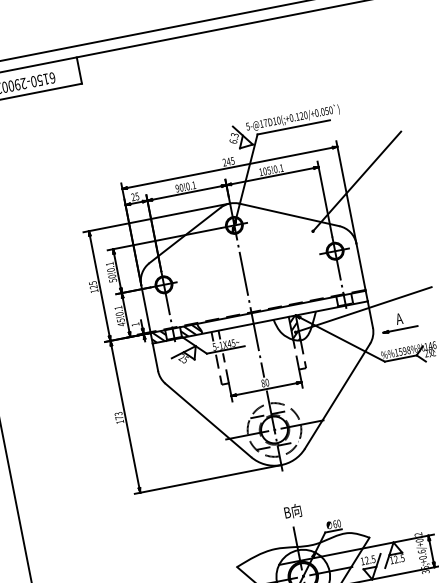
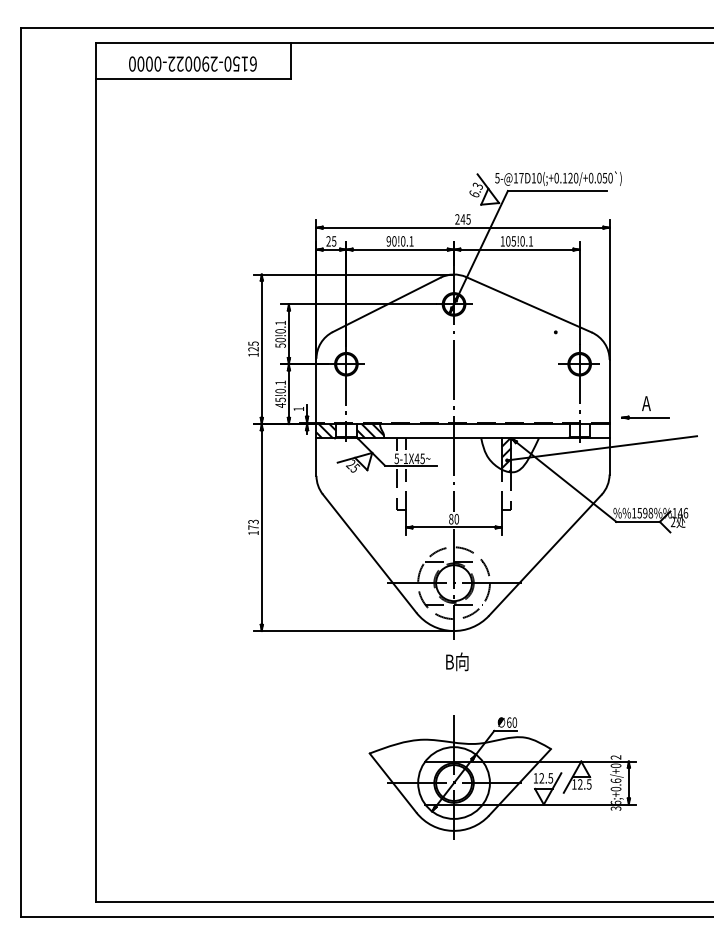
line: (357, 181) -> (626, 278), removed
part: (399, 321) -> (645, 407), moved
text: (293, 511) -> (457, 661), moved

